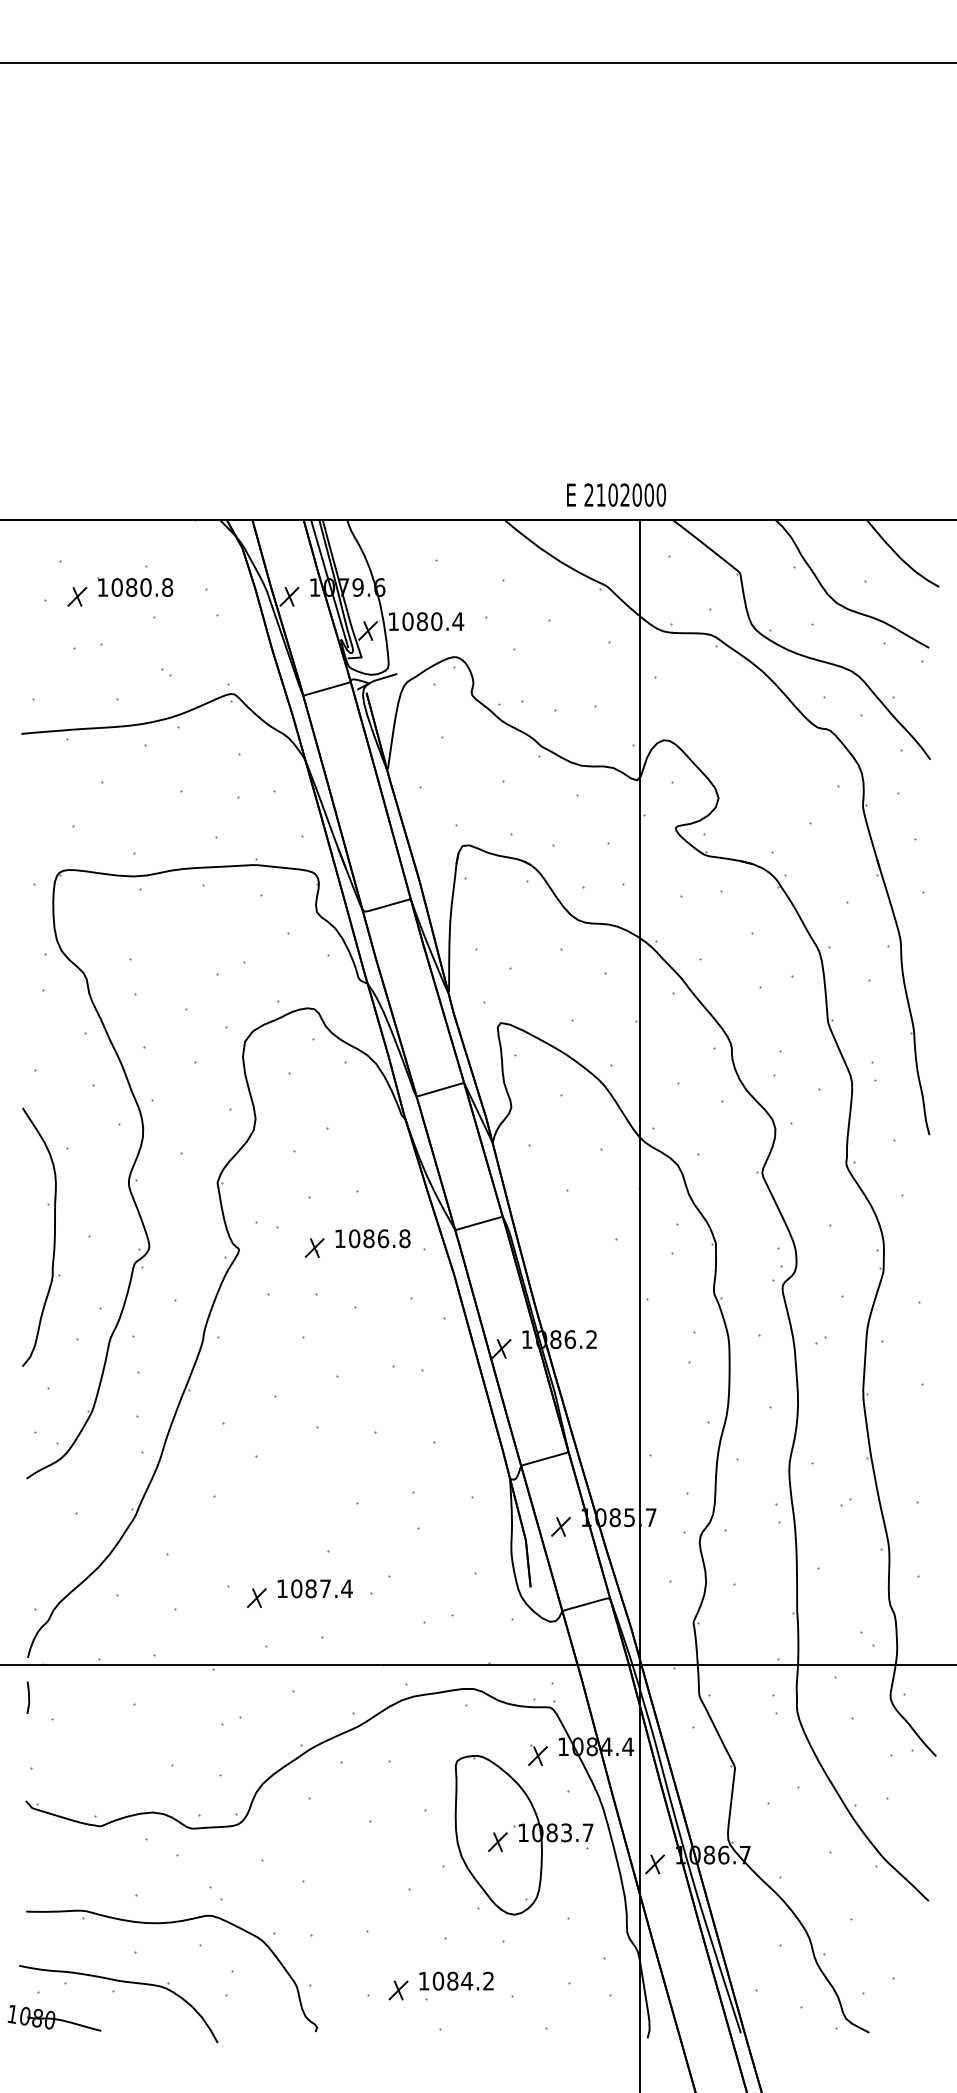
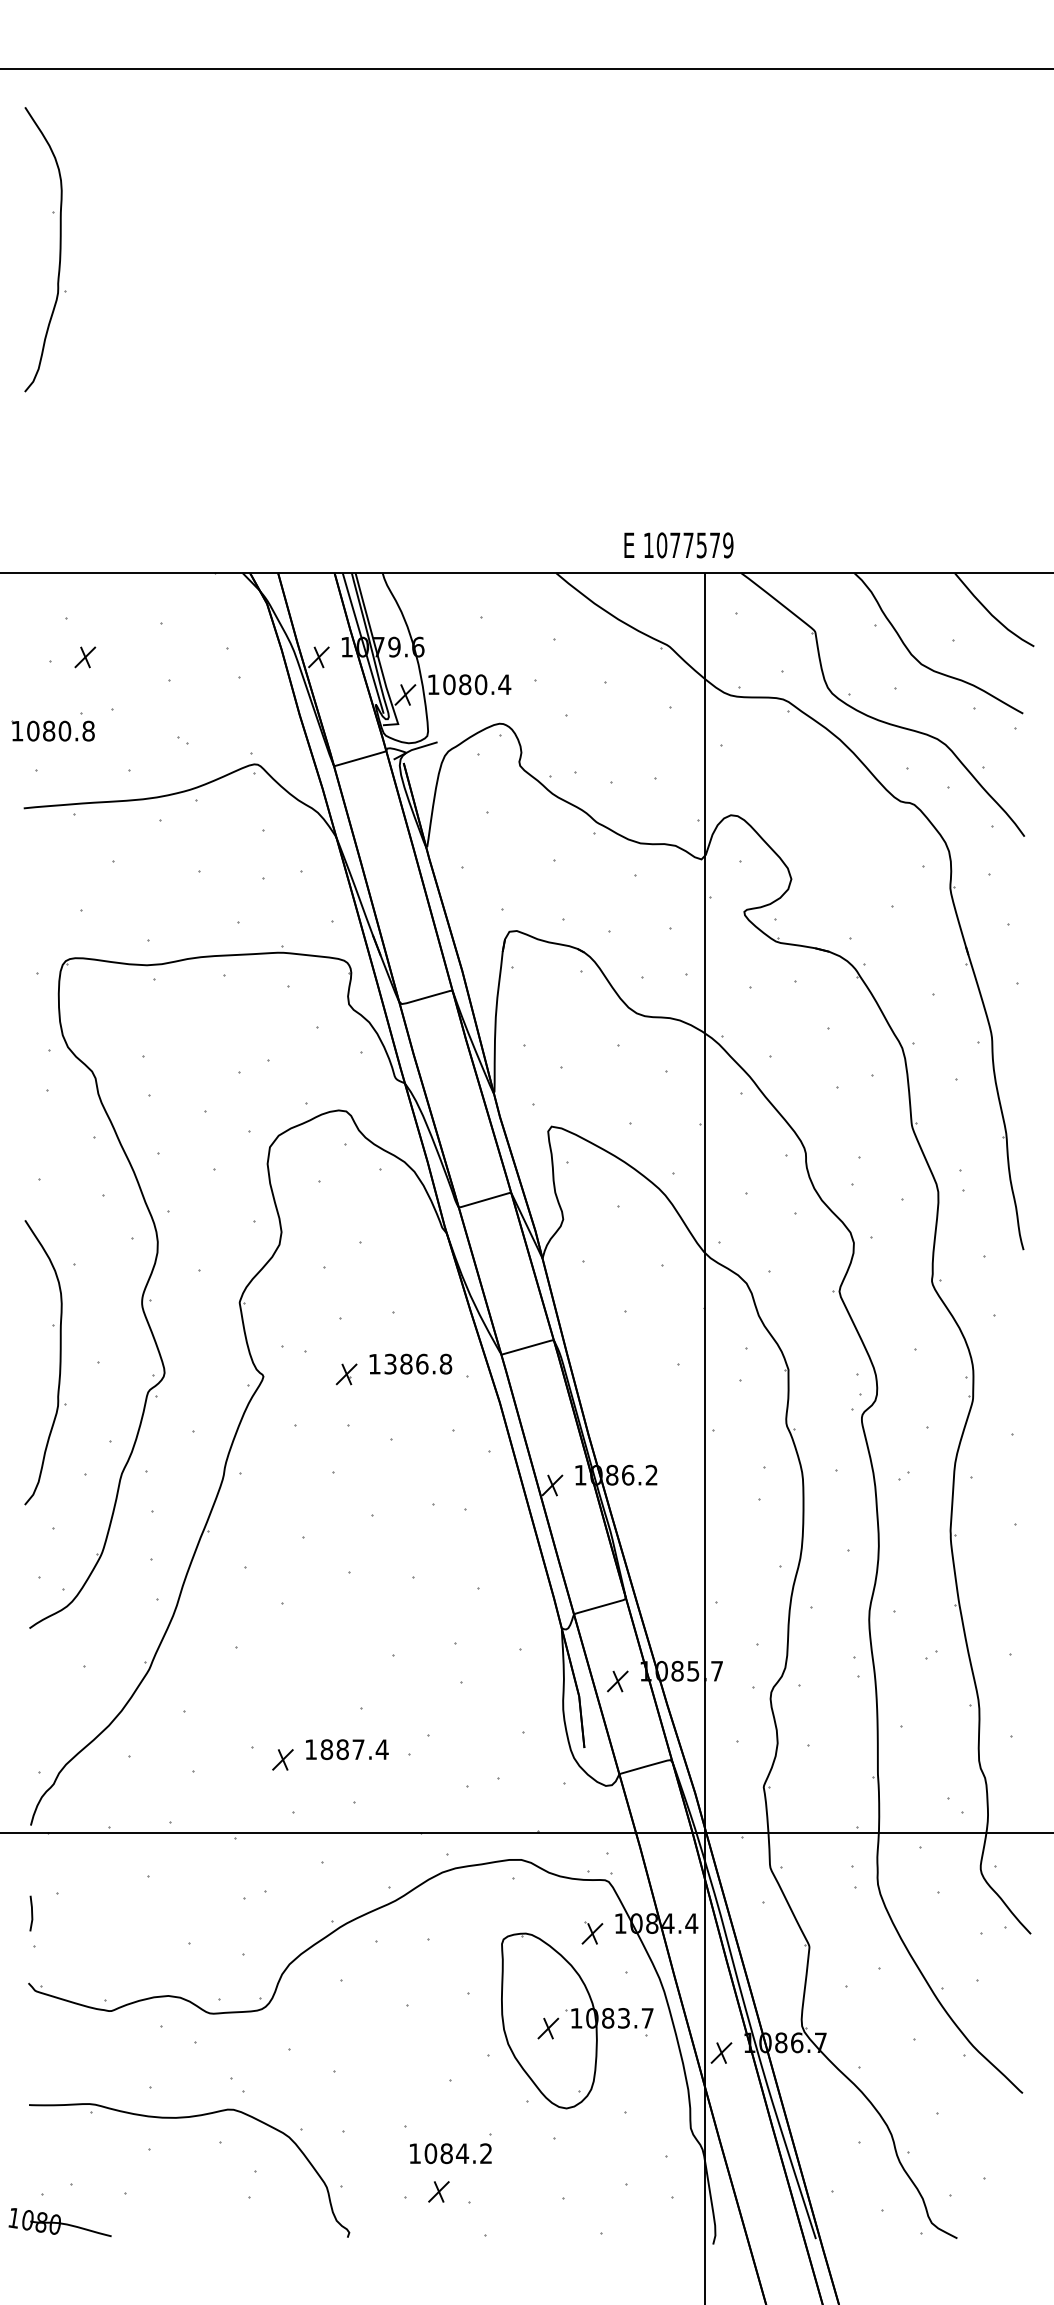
part: (53, 226) -> (59, 249), added
text: (625, 495) -> (688, 545), 2102000 -> 1077579
part: (134, 586) -> (52, 730), moved
text: (354, 1238) -> (390, 1363), 1086.8 -> 1386.8
text: (296, 1588) -> (326, 1749), 1087.4 -> 1887.4
line: (28, 1697) -> (31, 1913), moved
part: (118, 1981) -> (130, 2182), removed
text: (456, 1981) -> (450, 2153), moved

